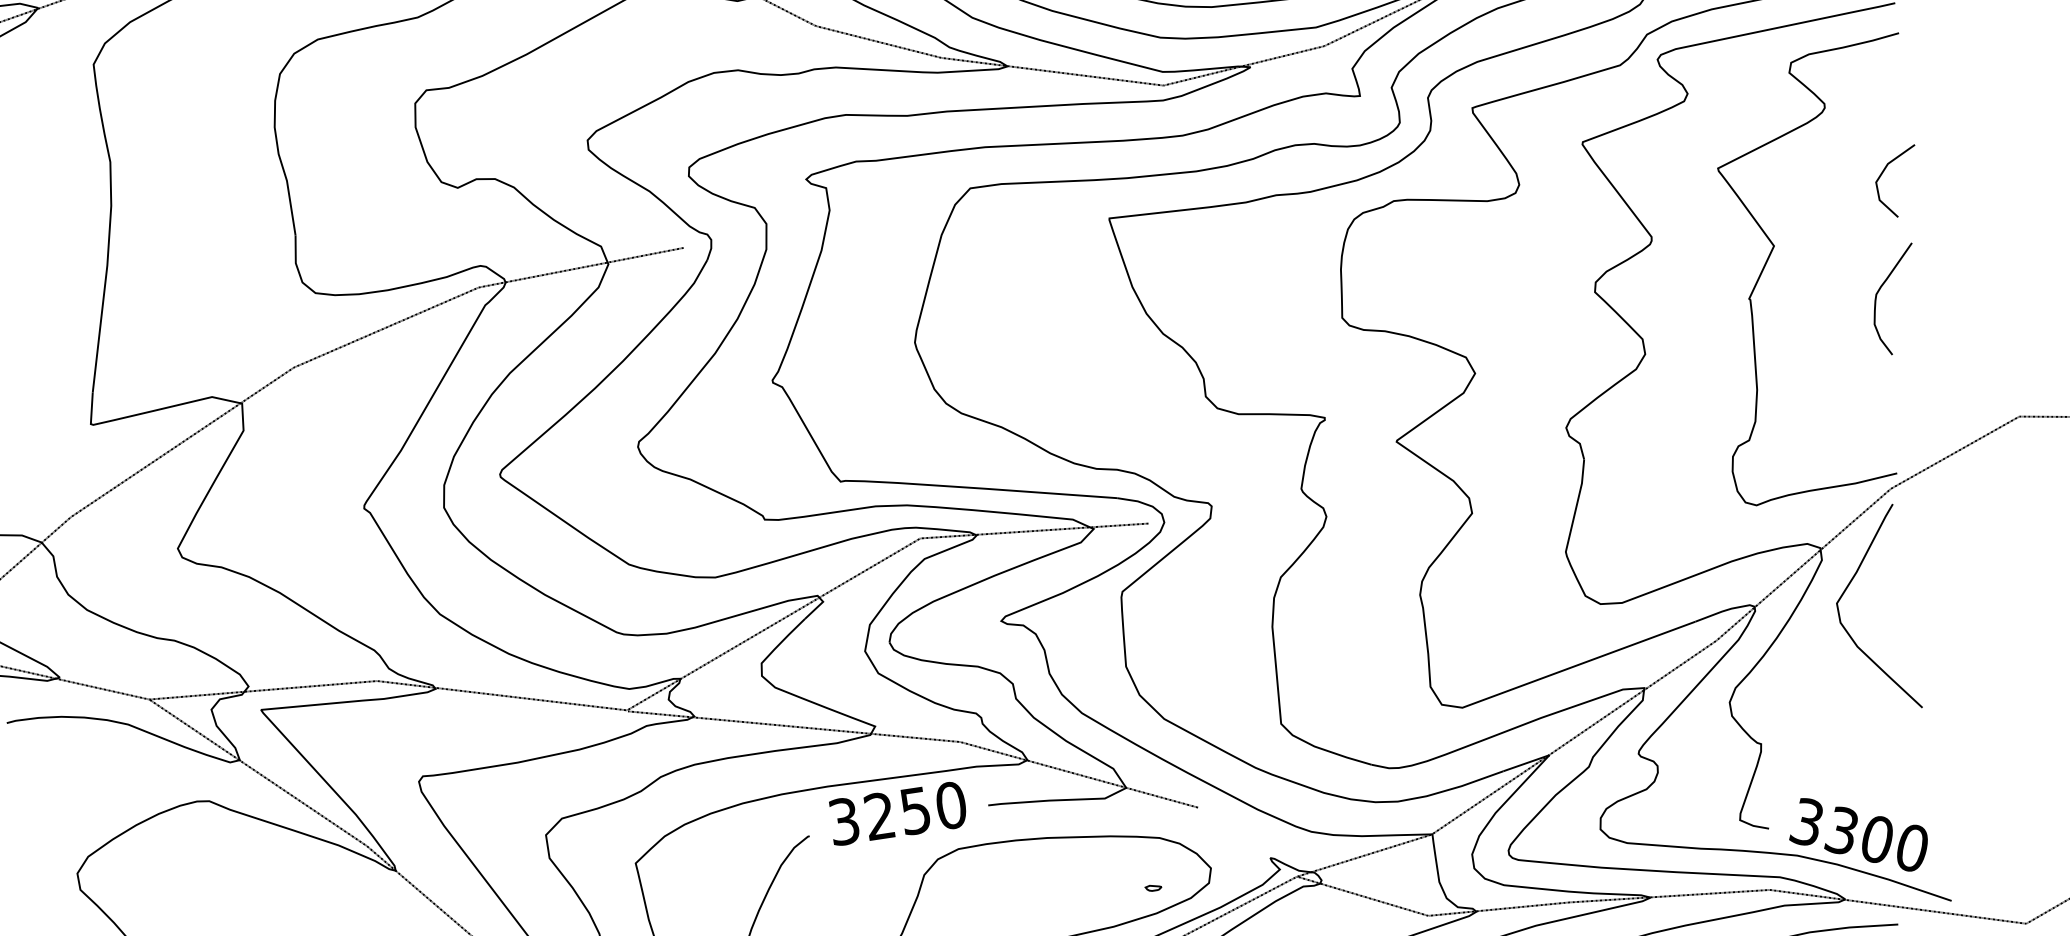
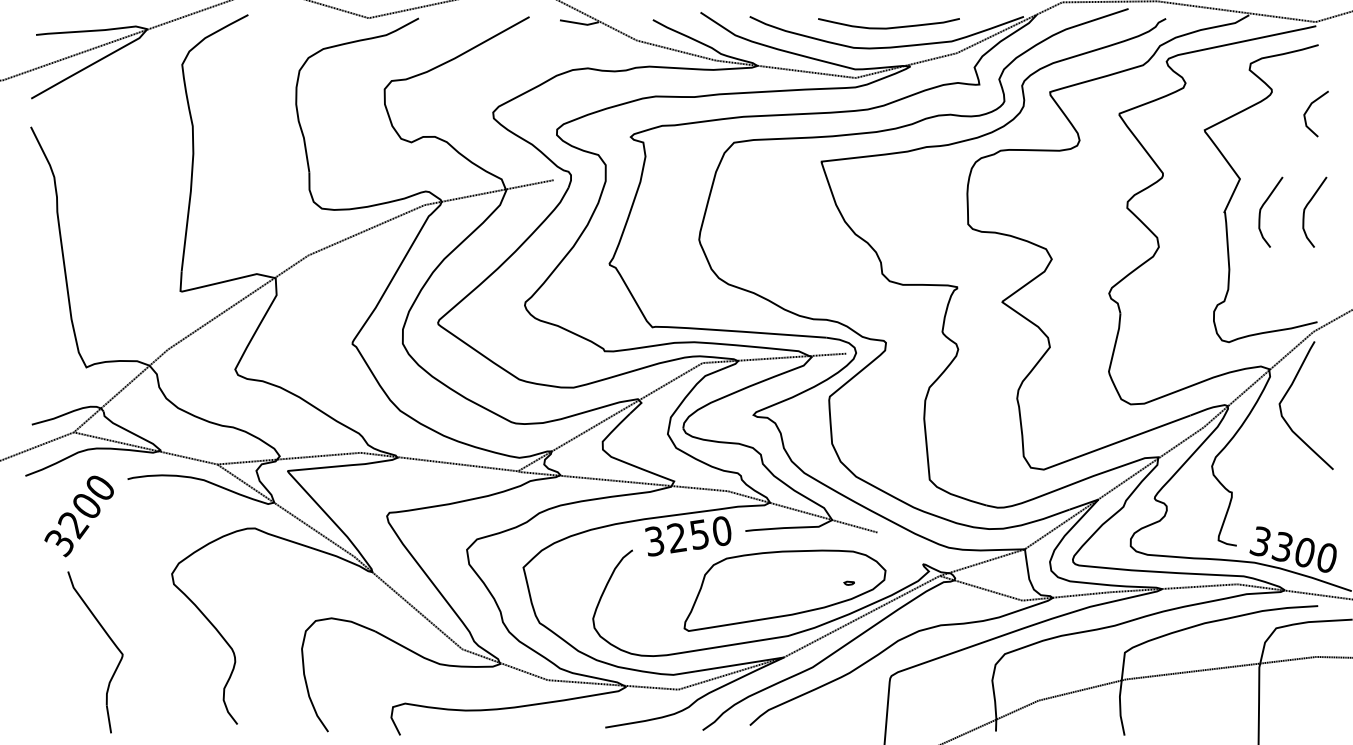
line: (1882, 175) -> (1308, 110), moved
curve: (1809, 292) -> (1262, 208), added

